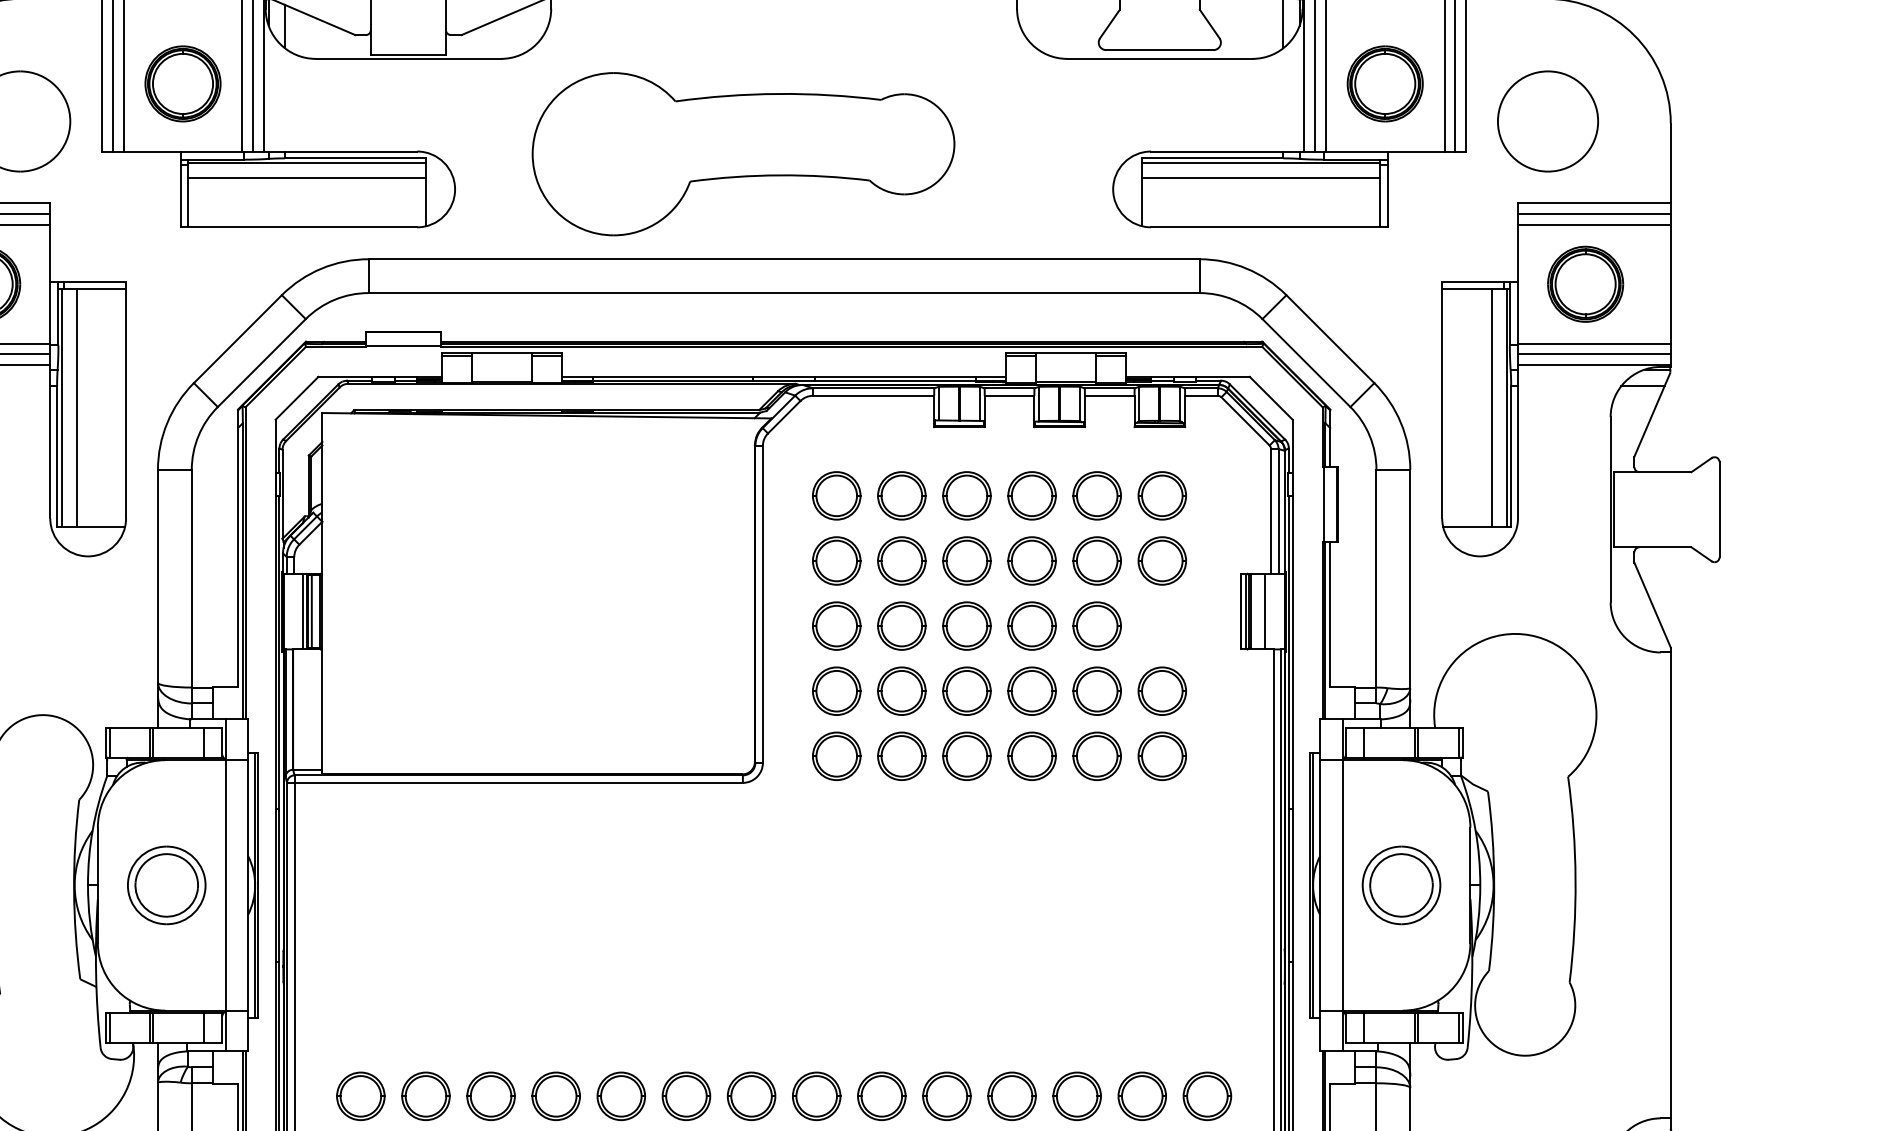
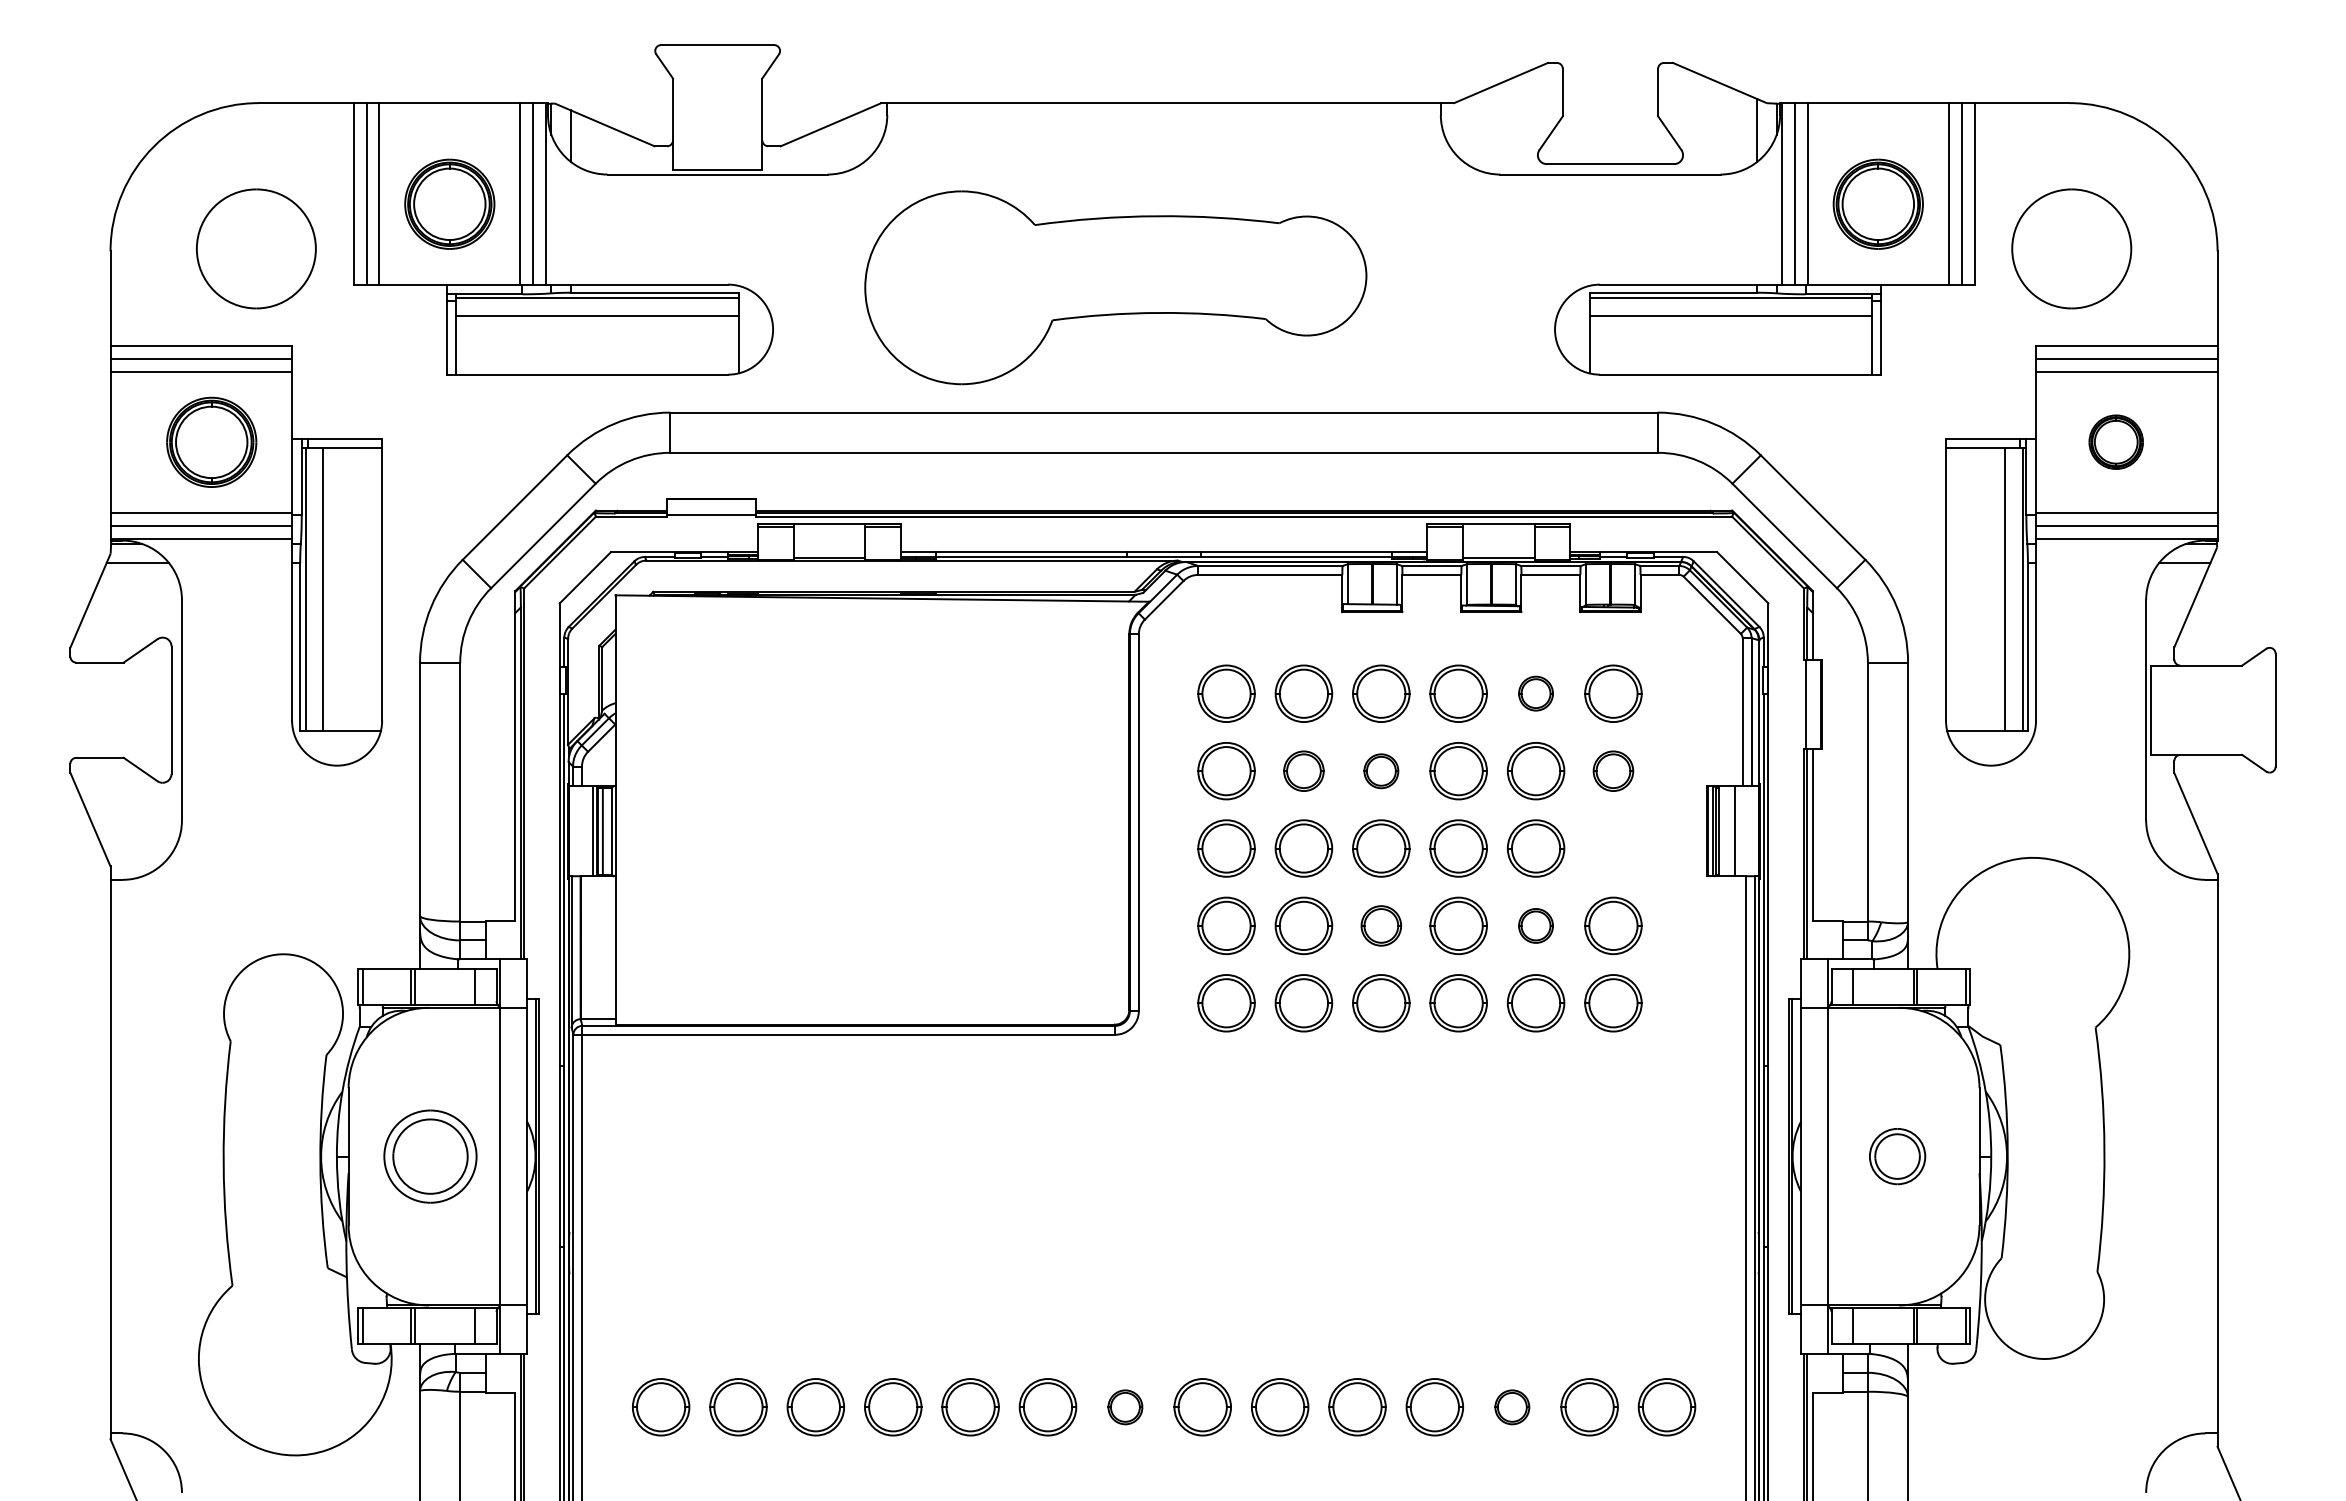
part: (1584, 283) -> (2115, 441), size x0.6
part: (1096, 495) -> (1535, 693), size x0.6
part: (901, 561) -> (1303, 771), size x0.7
part: (967, 561) -> (1381, 771), size x0.6
part: (1162, 561) -> (1613, 771), size x0.7
part: (967, 690) -> (1381, 925), size x0.7
part: (1096, 690) -> (1535, 925), size x0.6
part: (1401, 885) -> (1897, 1156), size x0.6
part: (751, 1096) -> (1125, 1407), size x0.6
part: (1077, 1096) -> (1512, 1407), size x0.6

